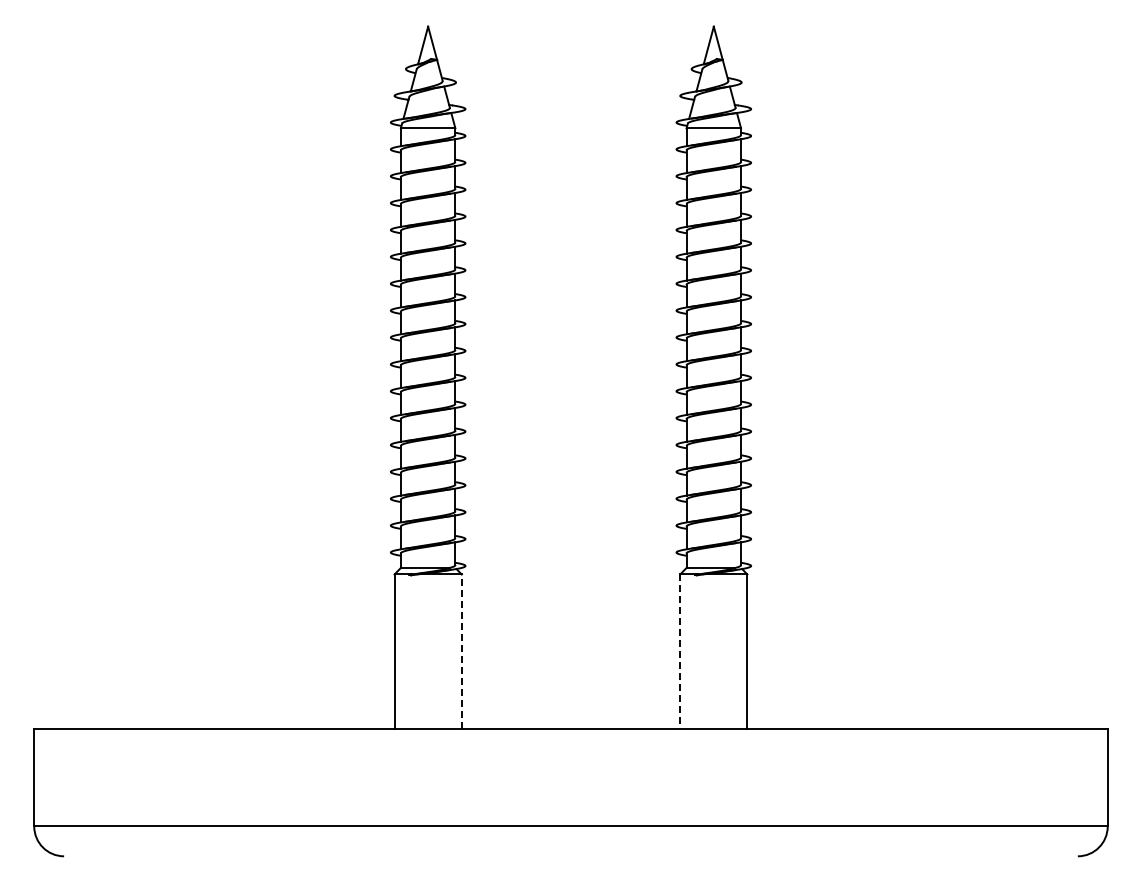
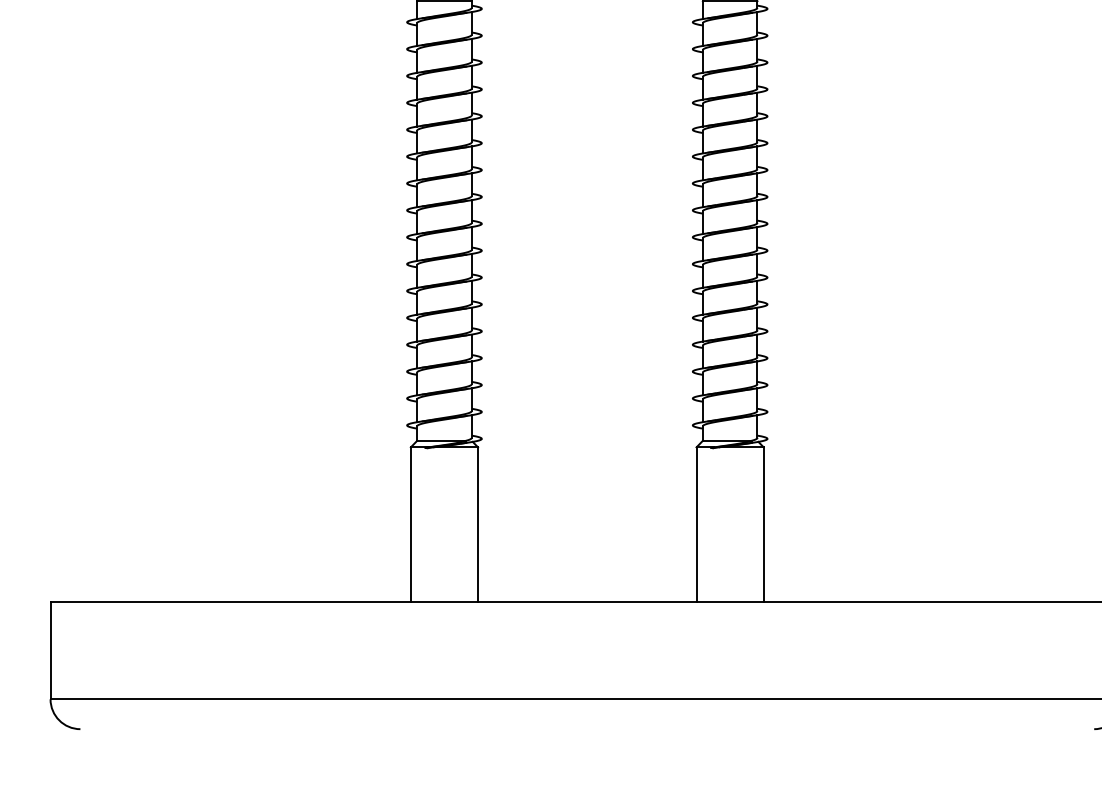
line: (461, 651) -> (477, 524), dashed -> solid
line: (680, 652) -> (696, 525), dashed -> solid

